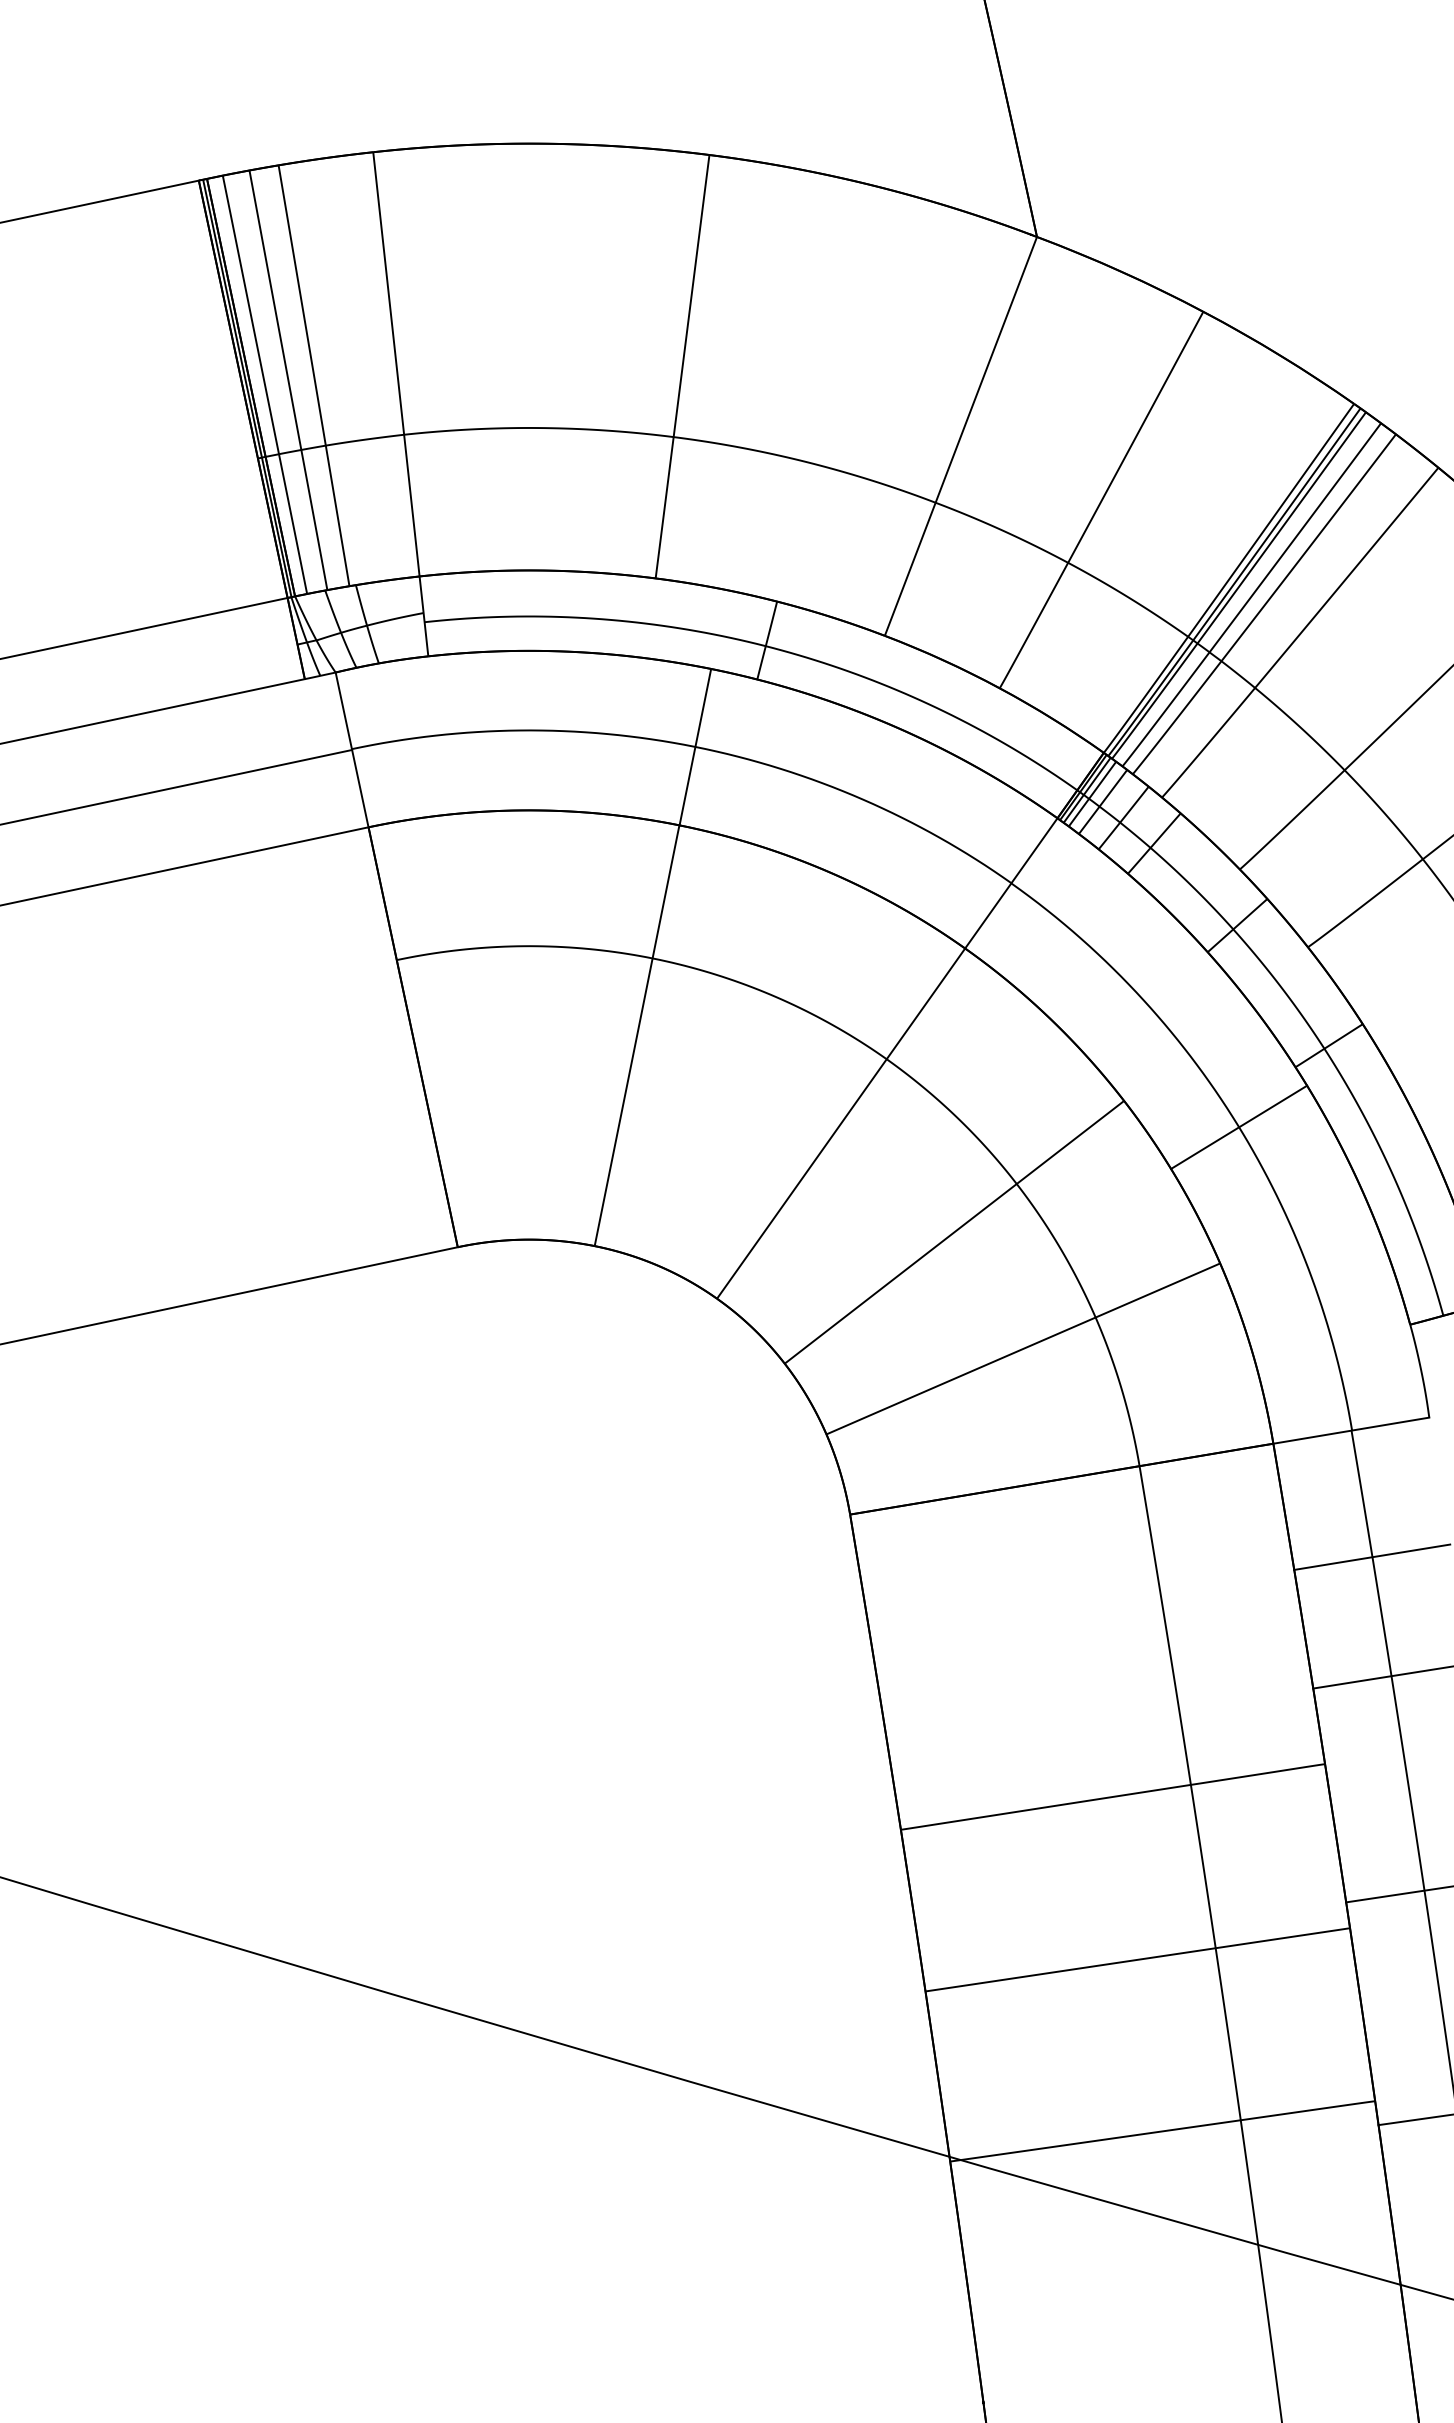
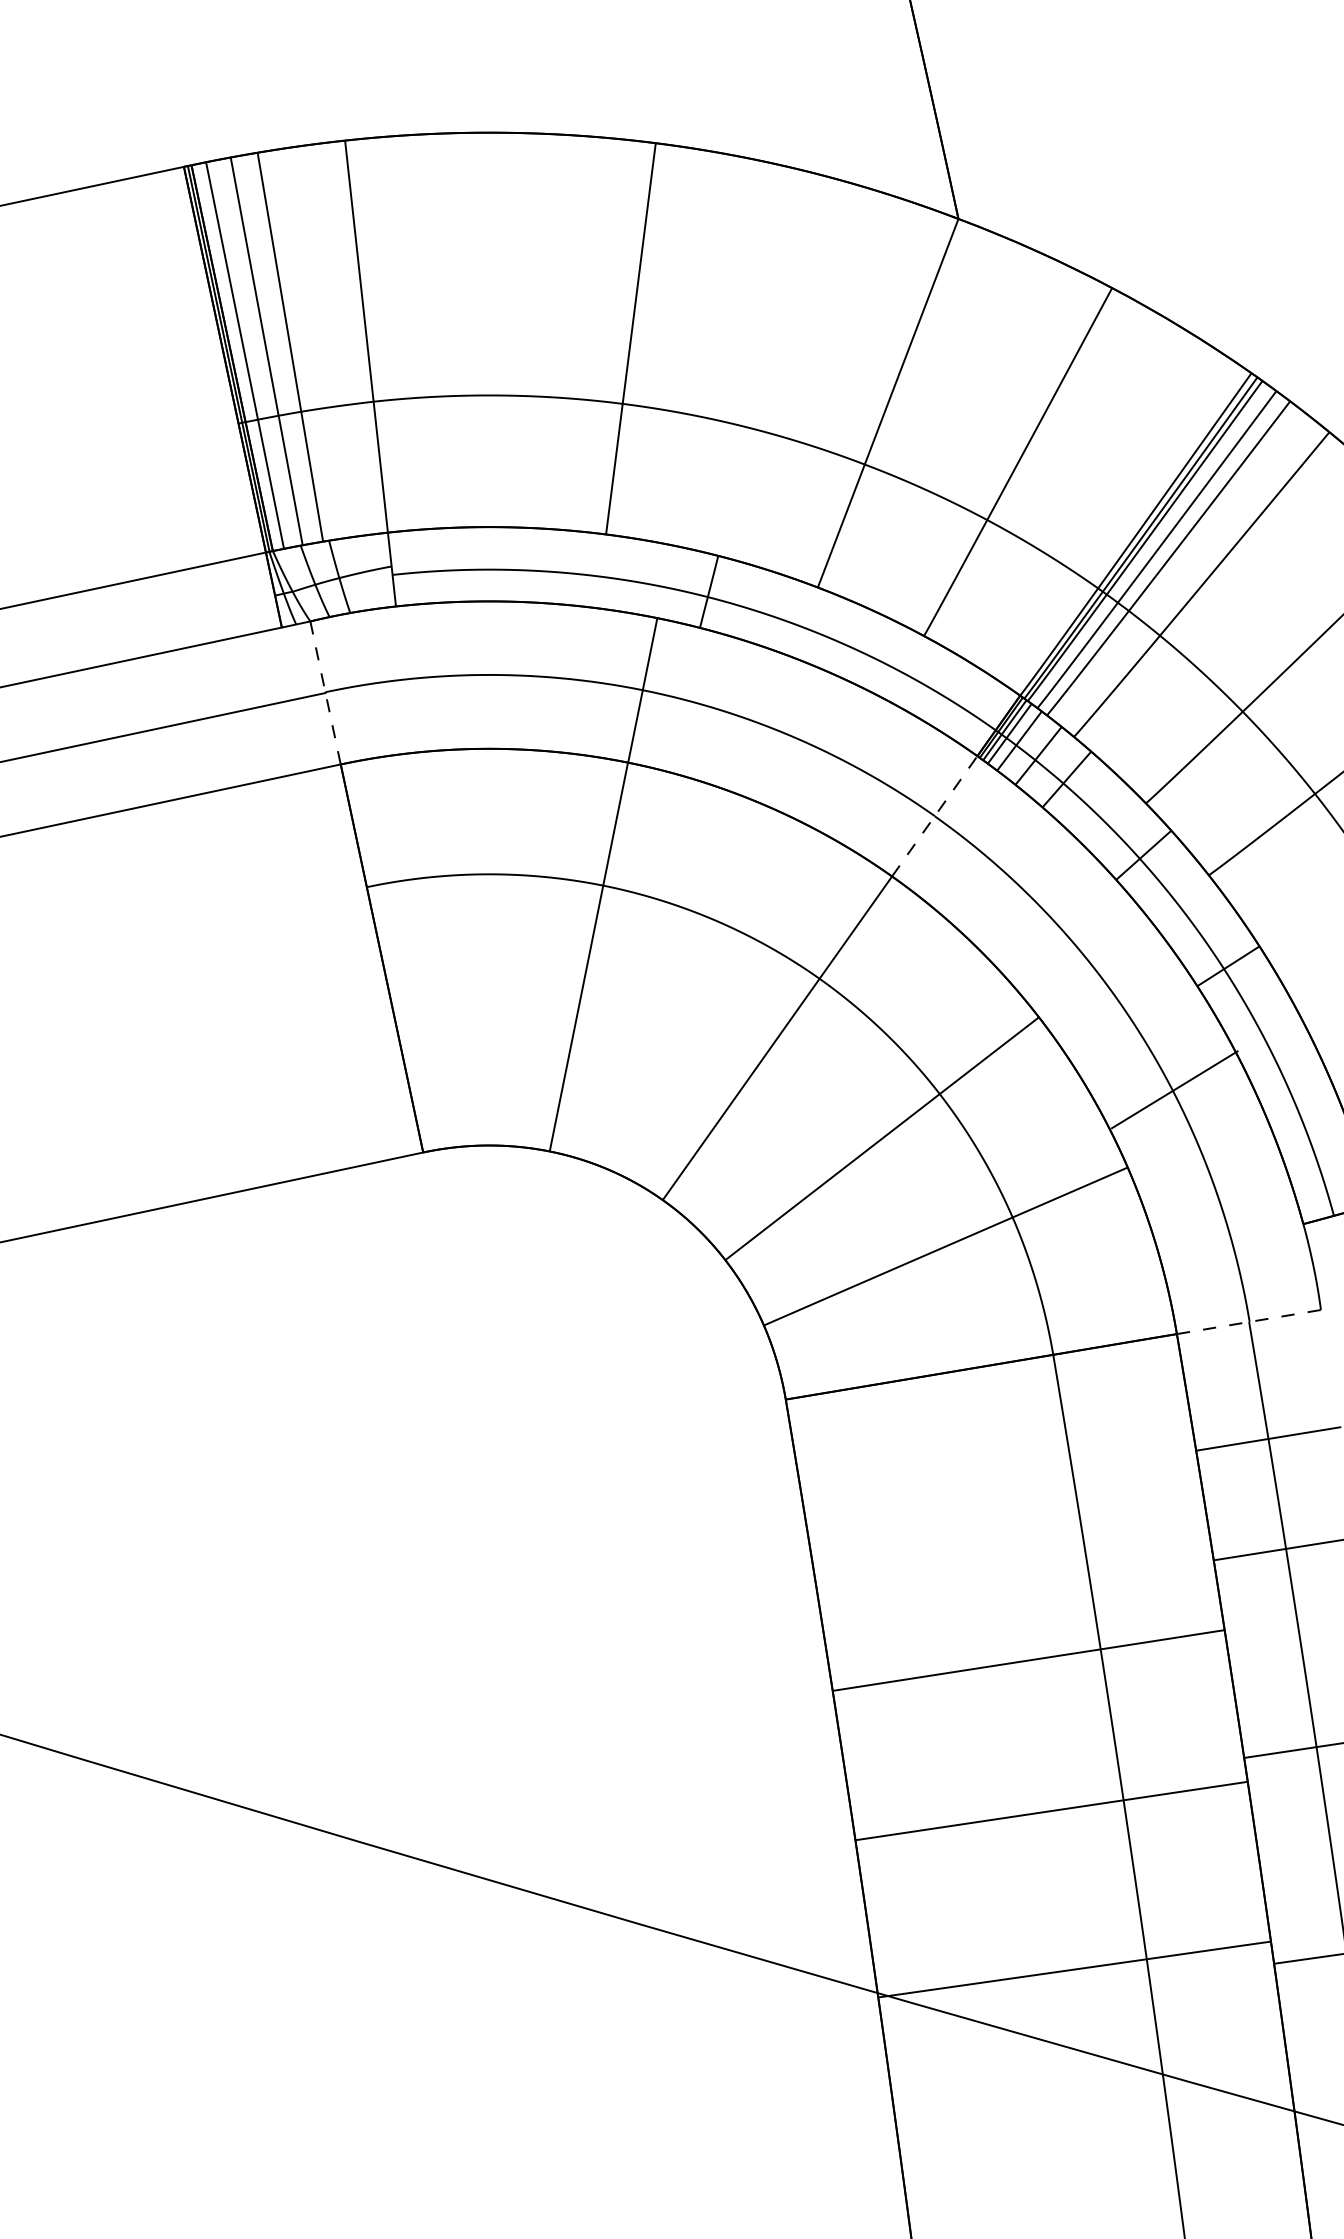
line: (352, 750) -> (325, 693), solid -> dashed
line: (1011, 883) -> (934, 816), solid -> dashed
line: (1239, 1126) -> (1175, 1089), moved
line: (1351, 1430) -> (1249, 1321), solid -> dashed

